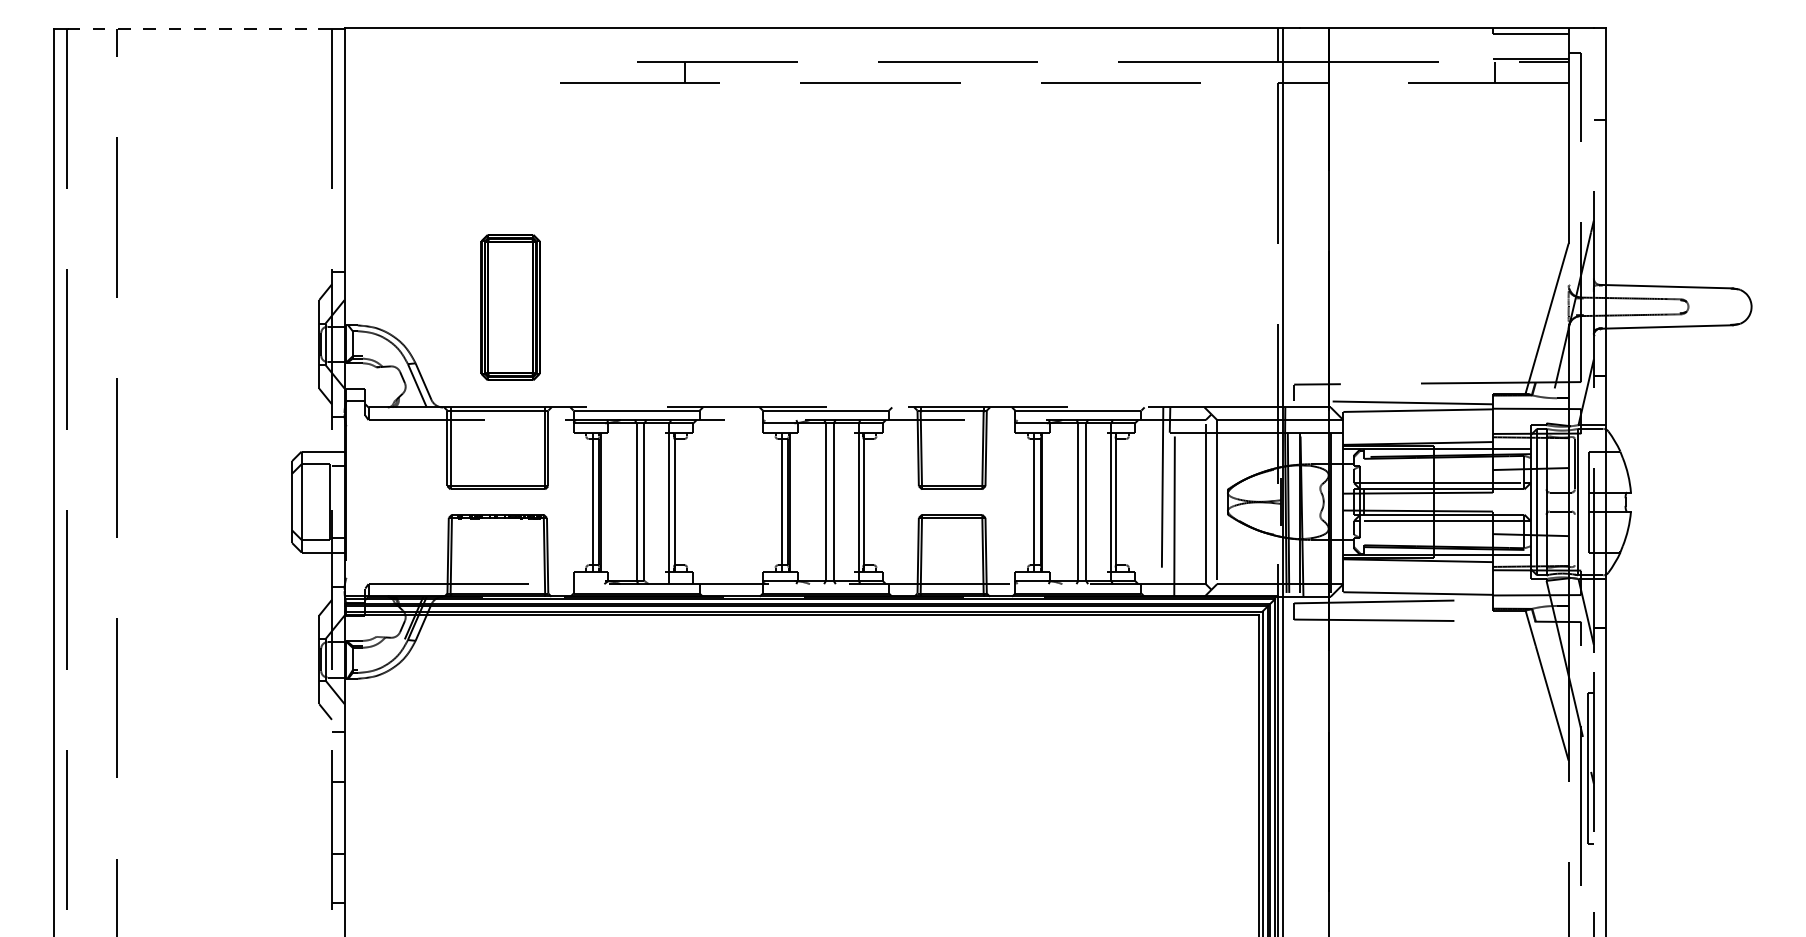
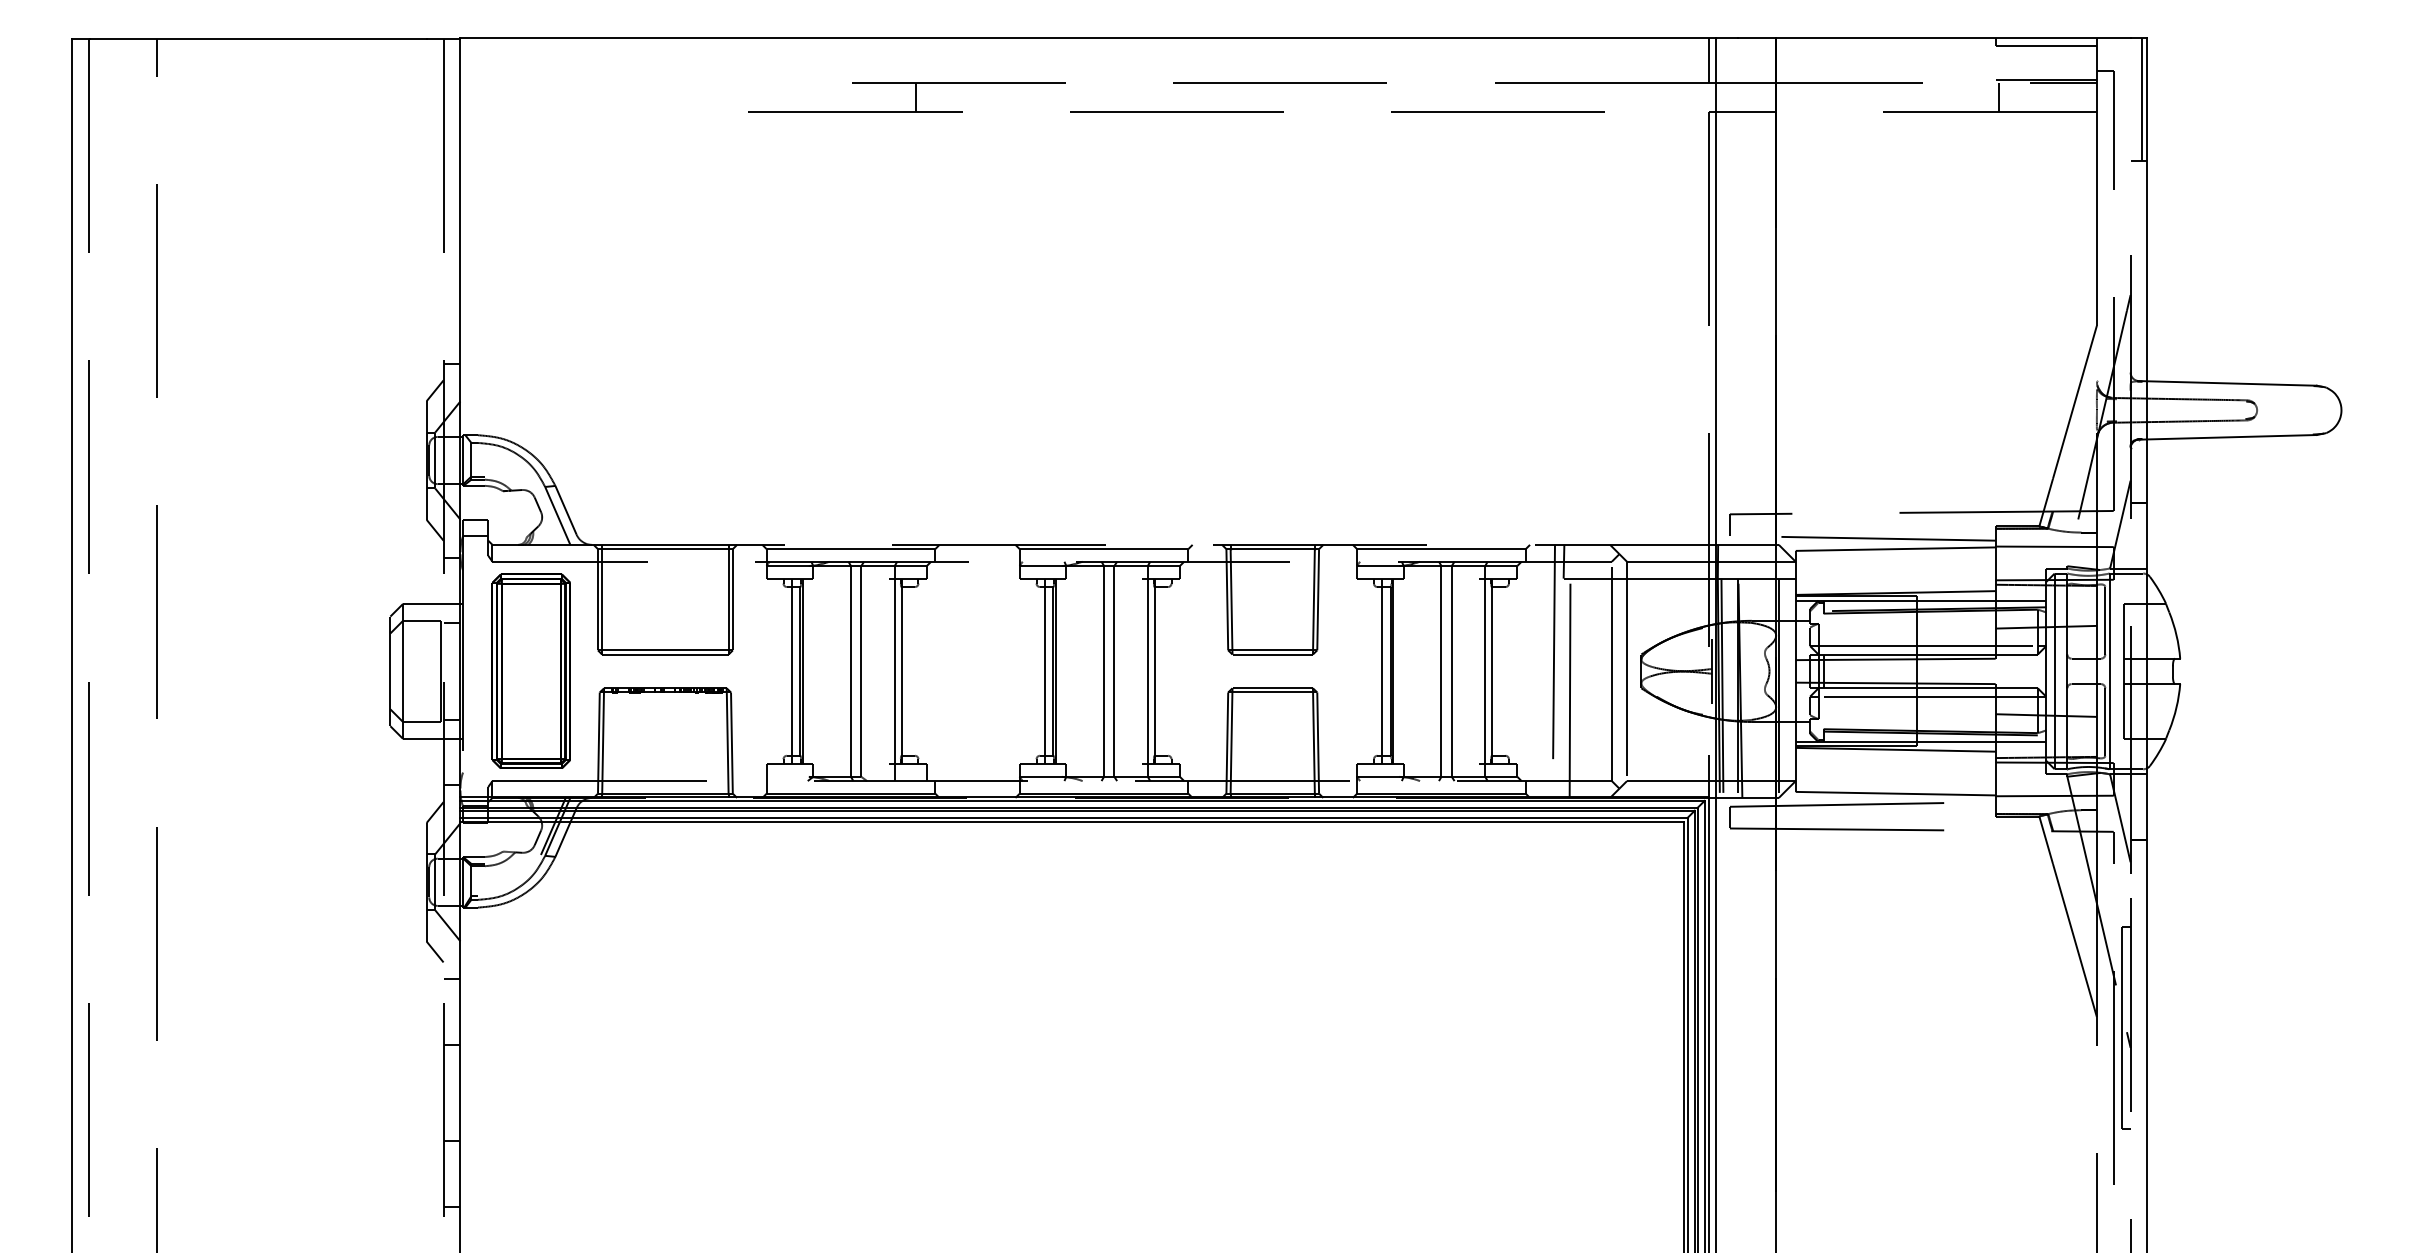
line: (193, 28) -> (258, 38), dashed -> solid
line: (1602, 73) -> (2142, 98), added
part: (509, 306) -> (530, 670), moved
line: (1575, 540) -> (2105, 722), added

